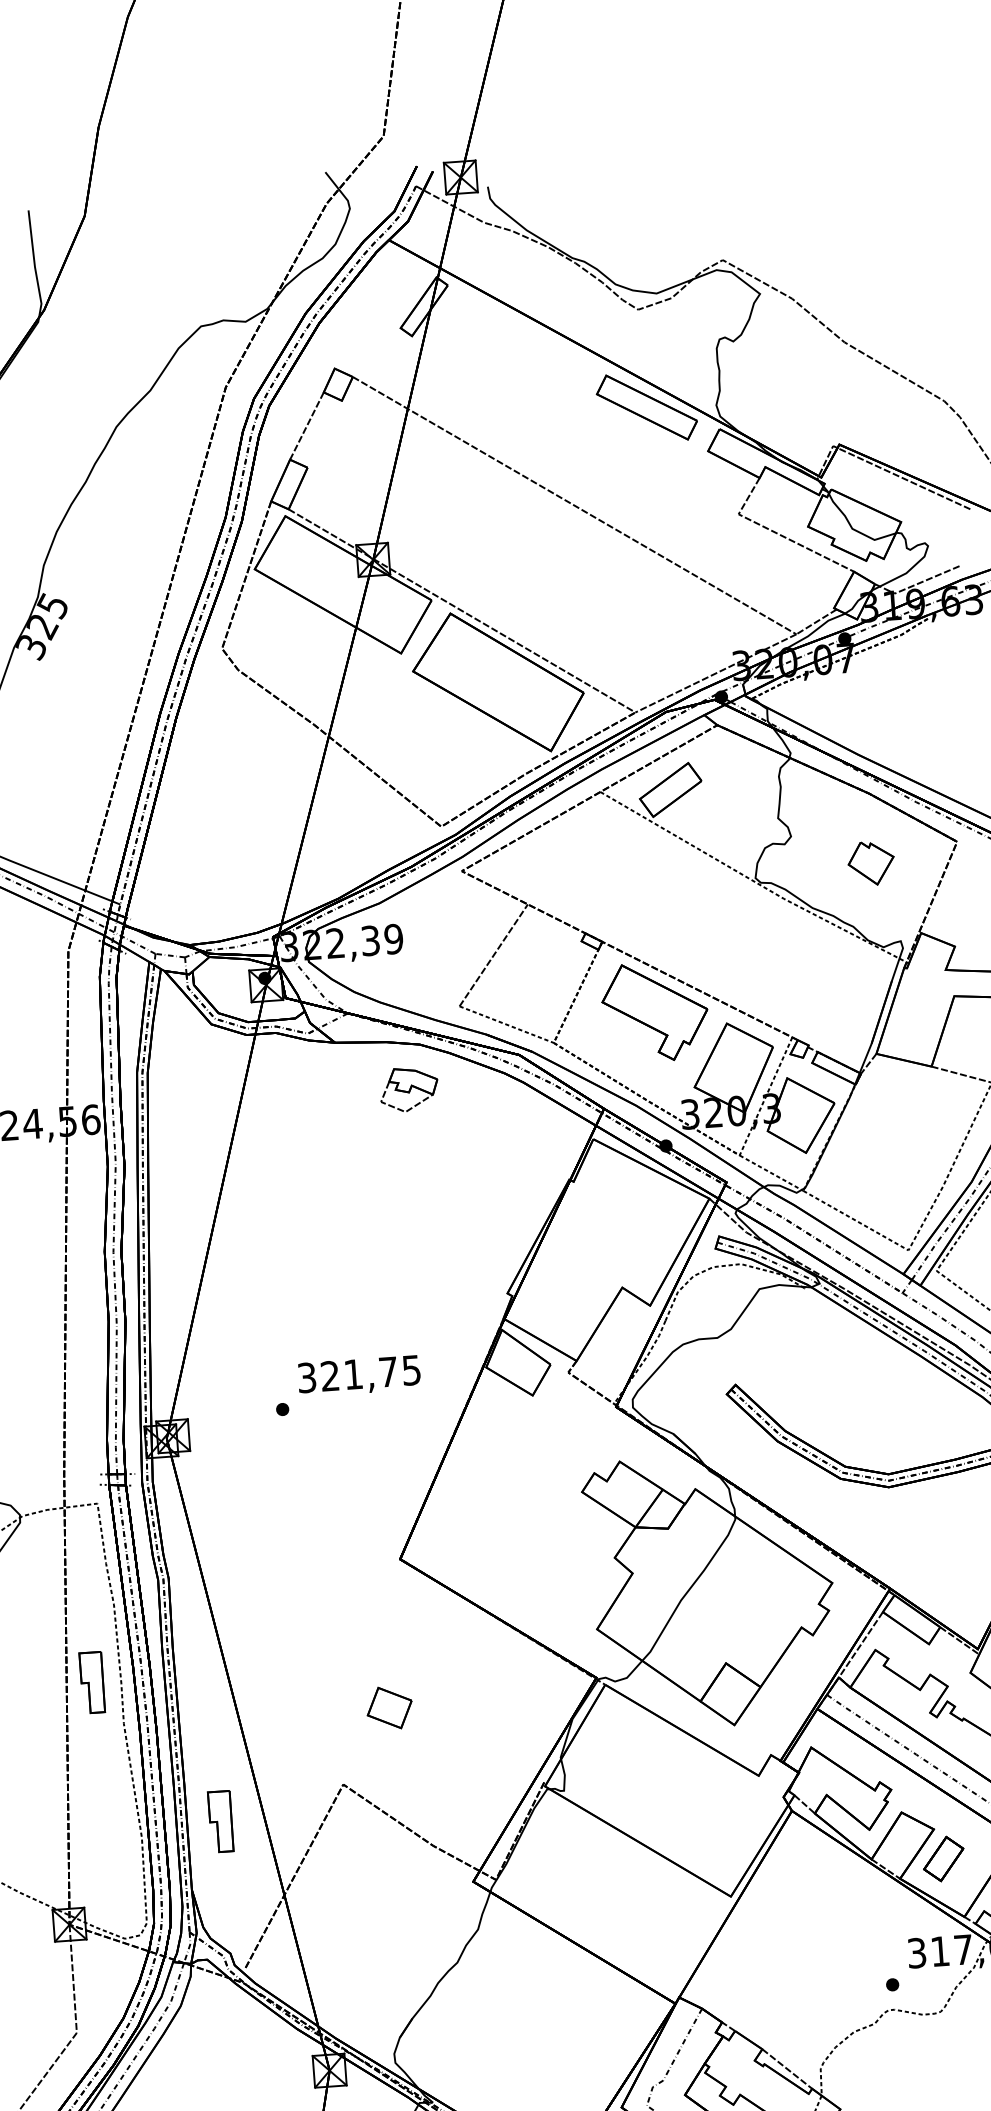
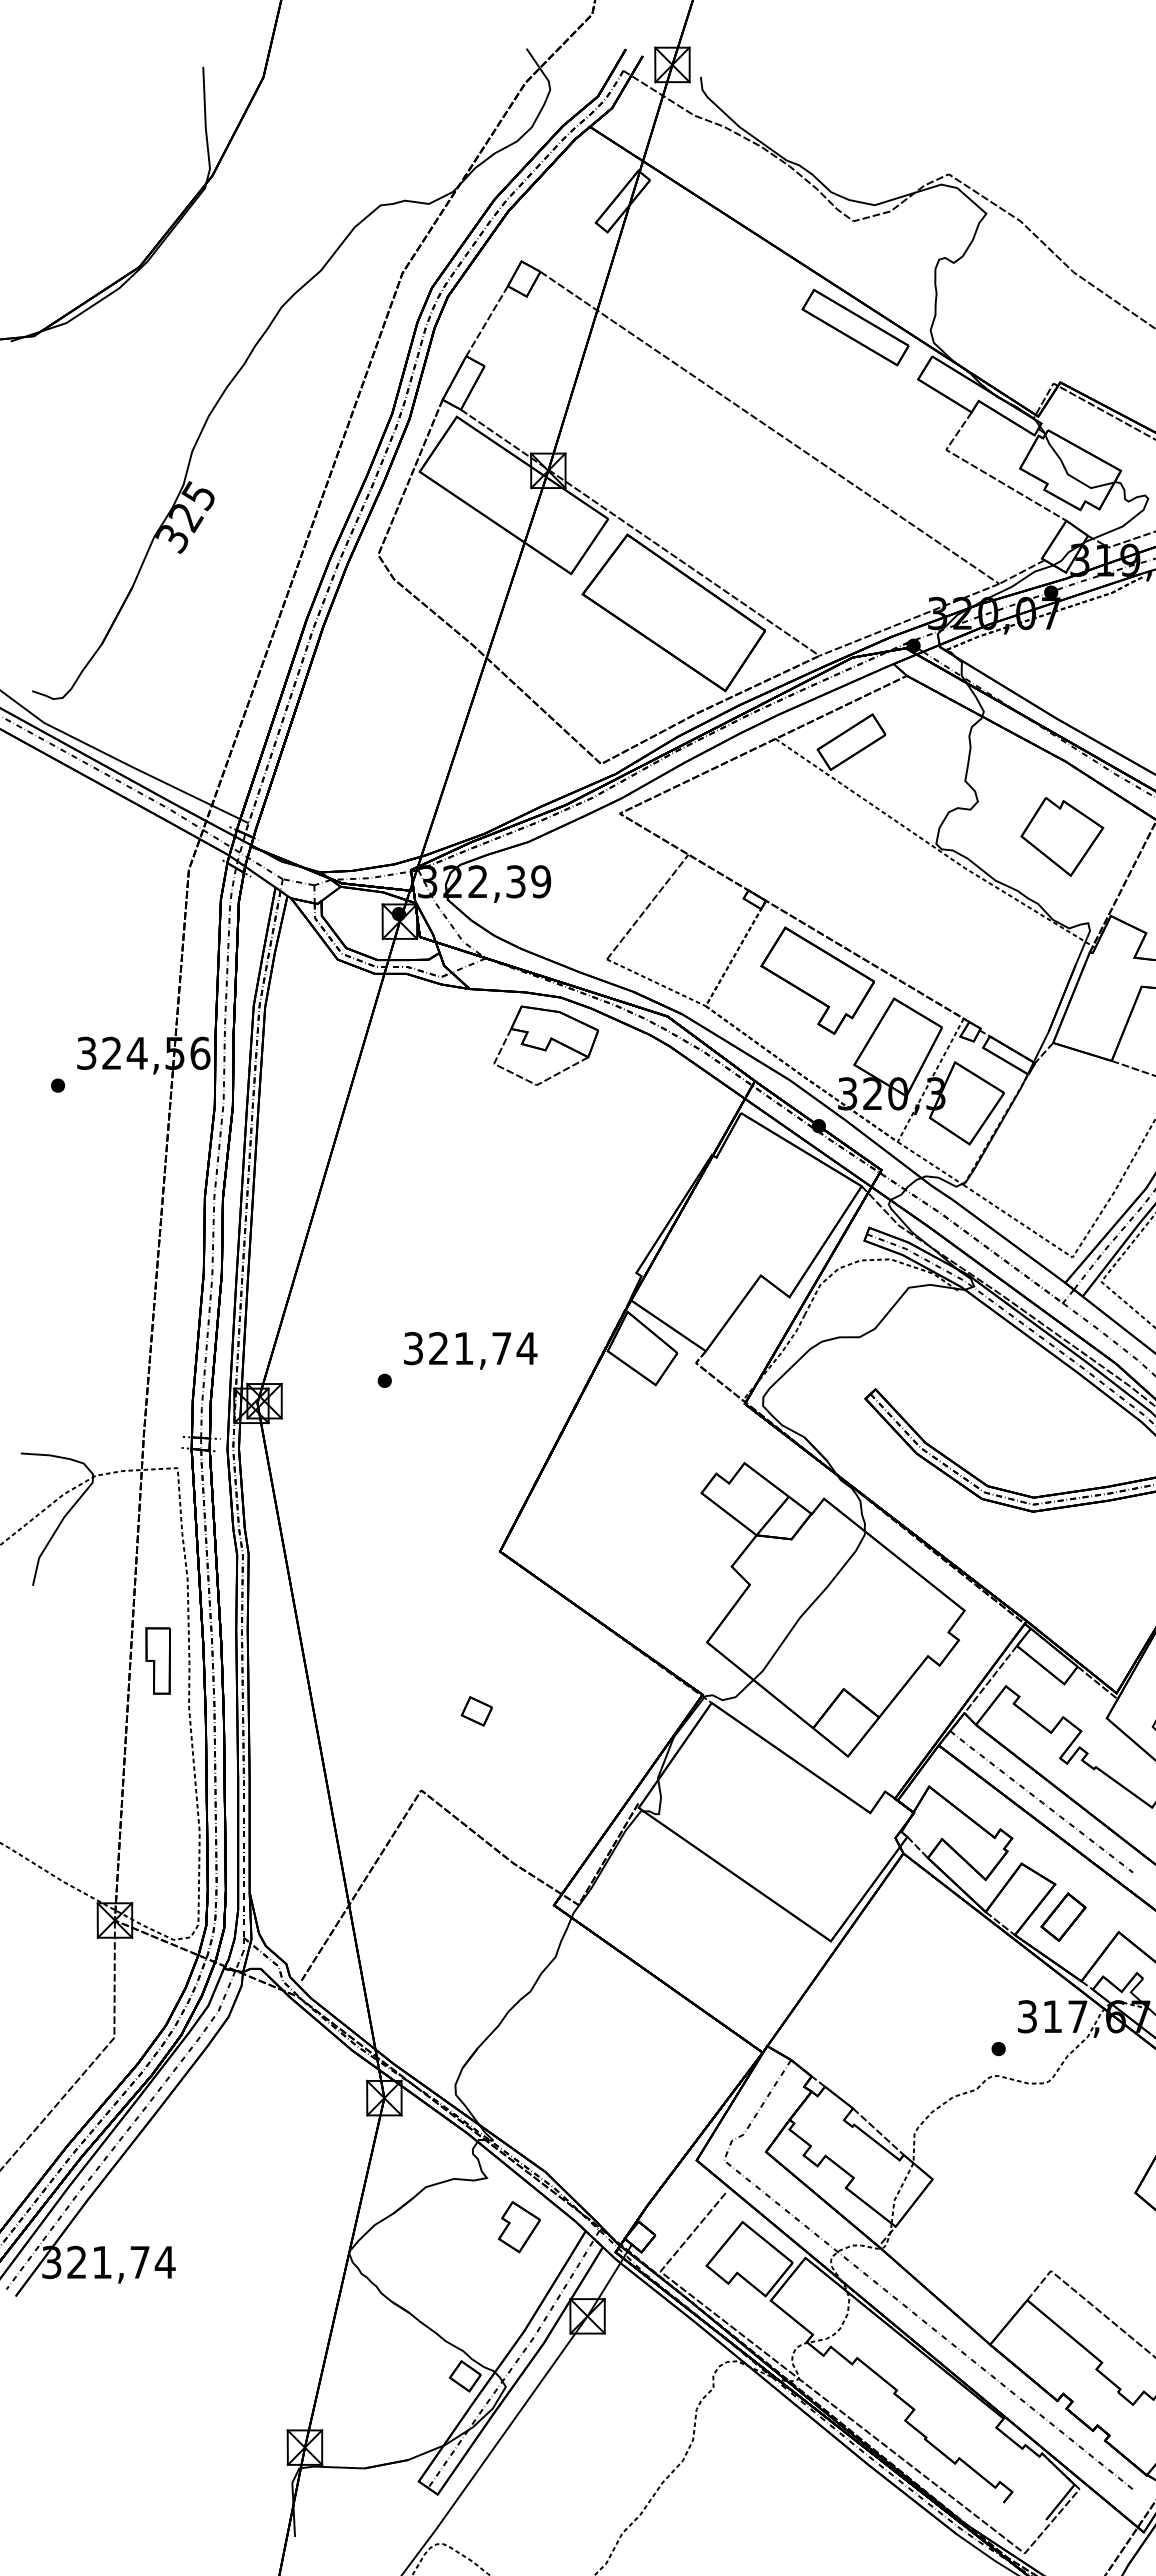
part: (871, 862) -> (1062, 836), size x1.67
part: (408, 1089) -> (545, 1045), size x1.67
text: (411, 1370) -> (526, 1348), 321,75 -> 321,74
part: (389, 1708) -> (476, 1711), size x0.62
part: (220, 1821) -> (285, 1820), removed

